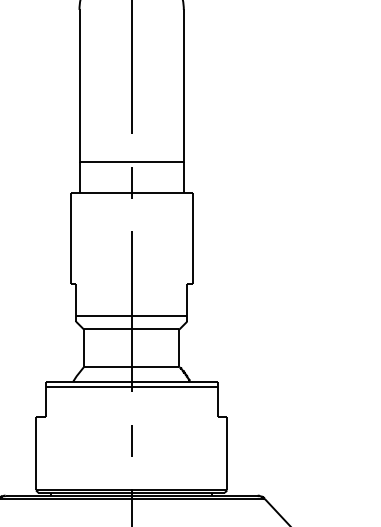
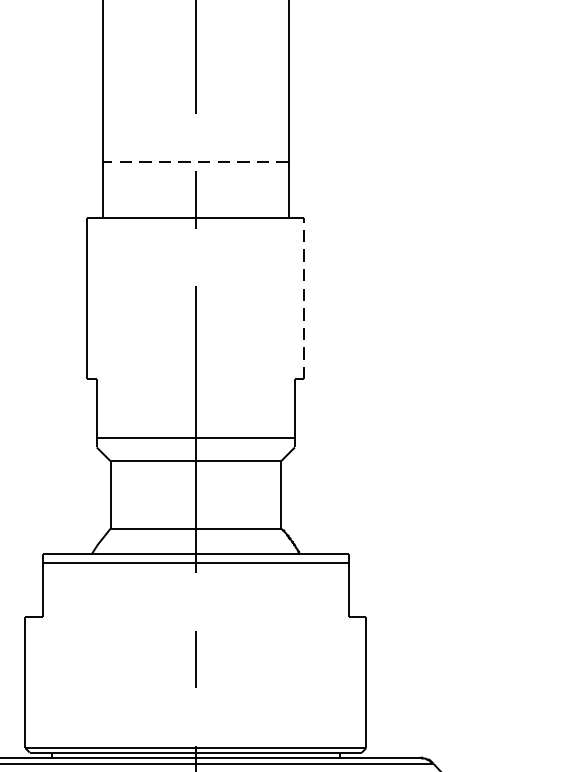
line: (131, 161) -> (195, 161), solid -> dashed
line: (192, 237) -> (304, 297), solid -> dashed

